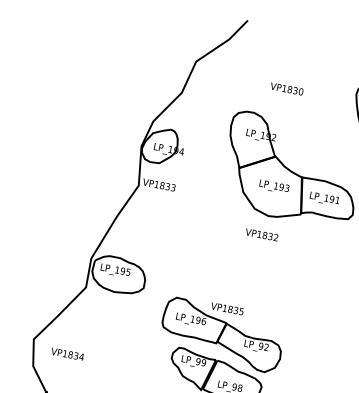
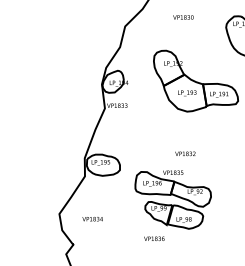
text: (287, 89) -> (183, 17), moved
text: (262, 234) -> (185, 153), moved
text: (67, 354) -> (92, 219), moved

